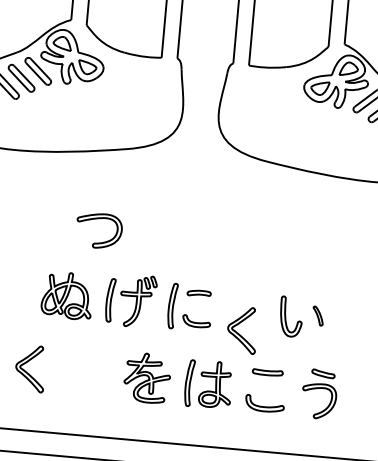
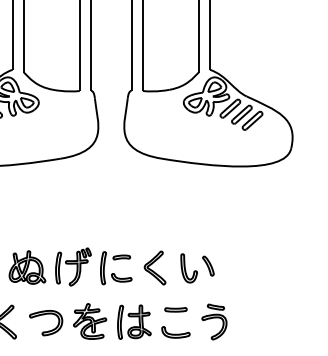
part: (101, 241) -> (48, 330), moved
part: (318, 315) -> (208, 265), size x1.43
part: (241, 329) -> (154, 267), moved

